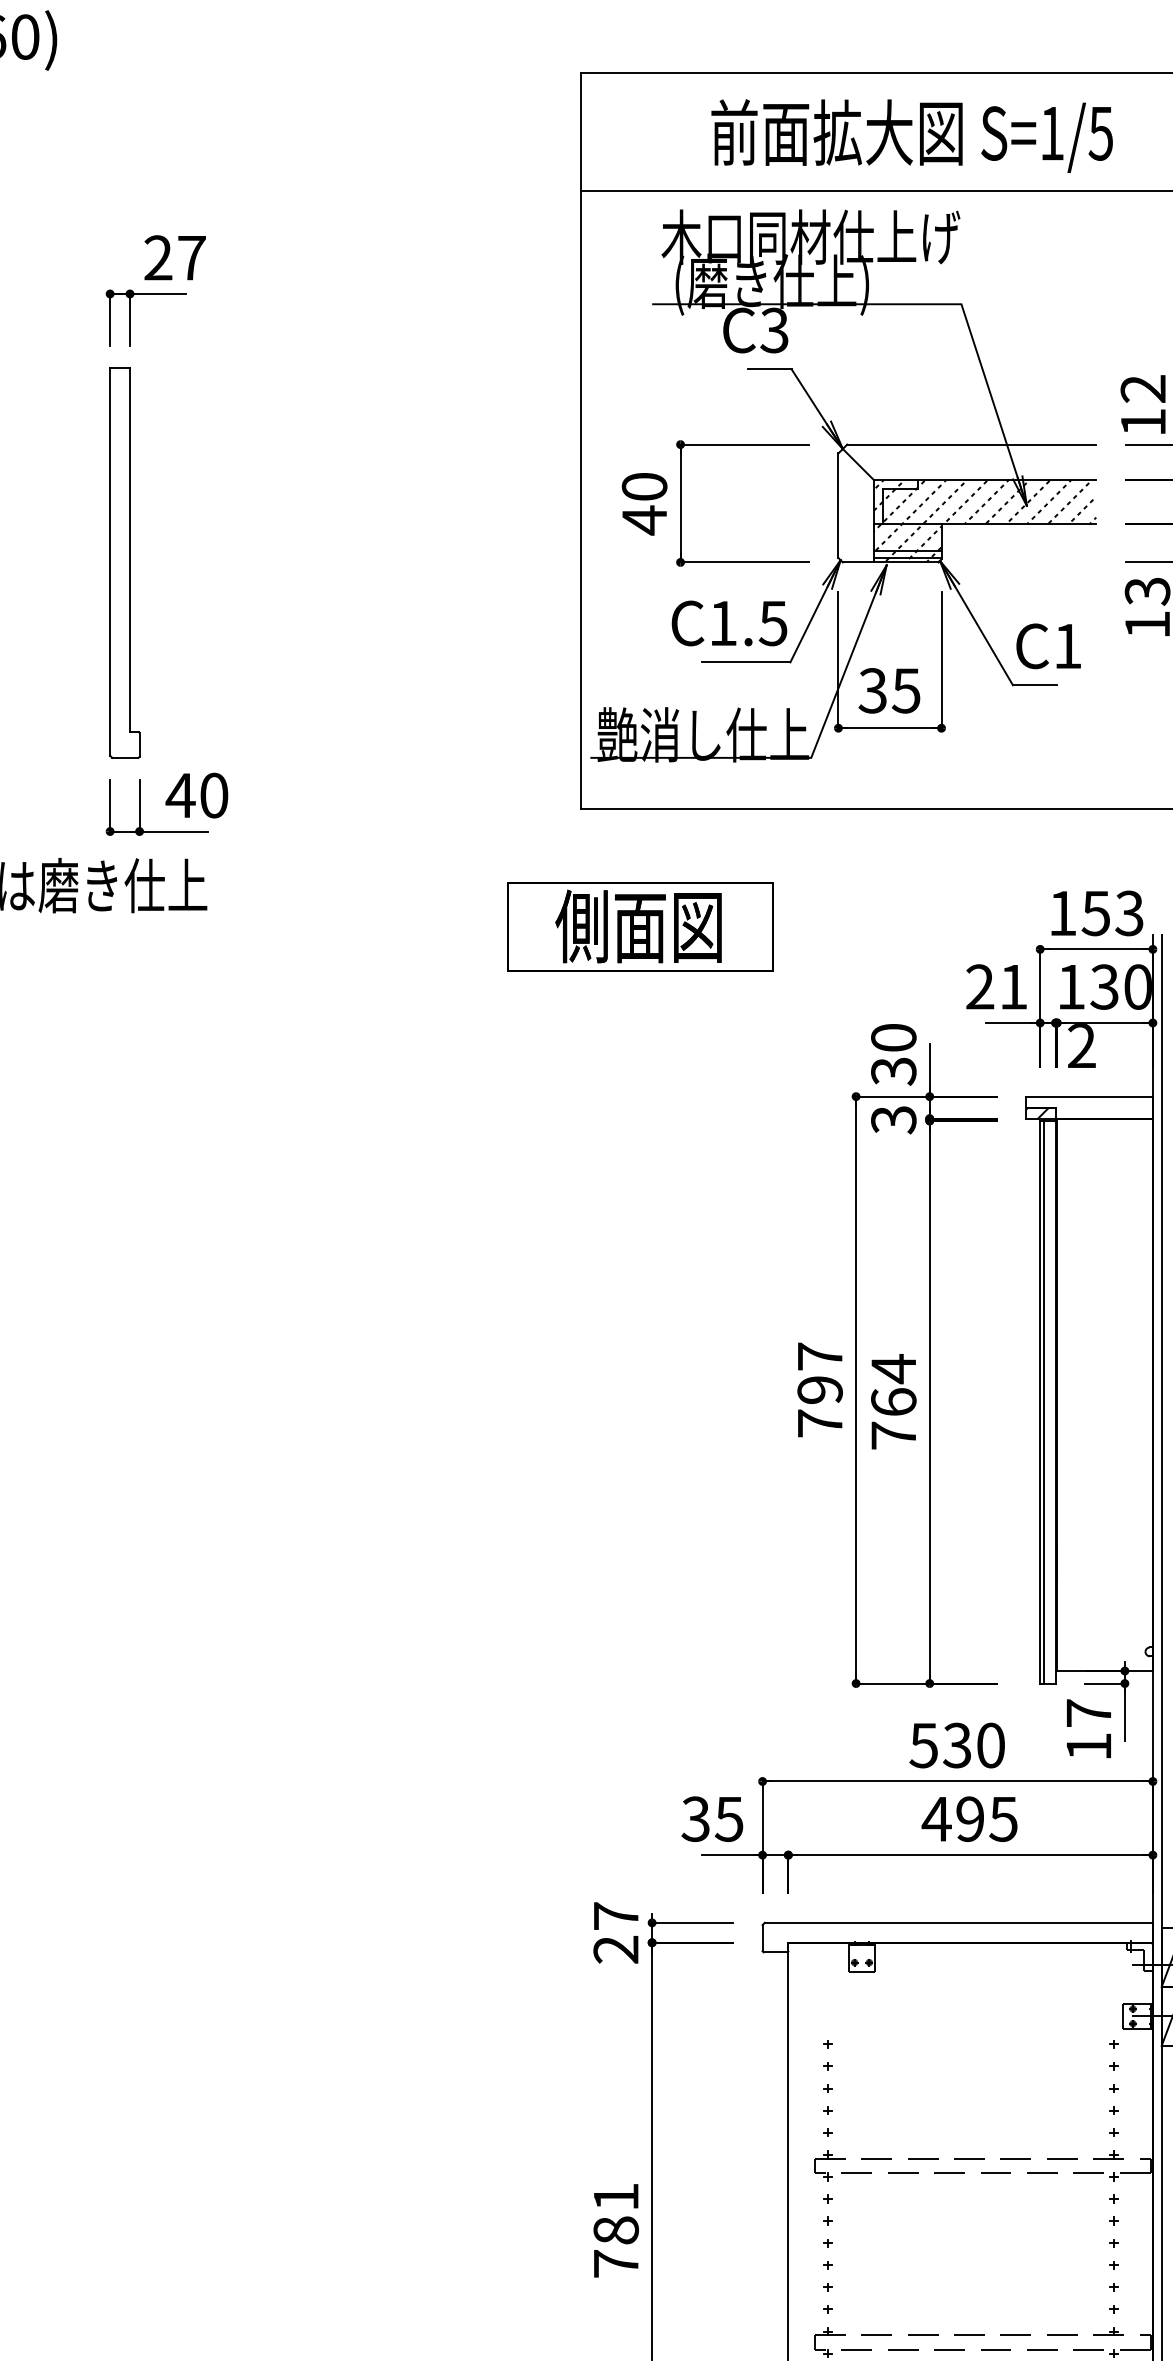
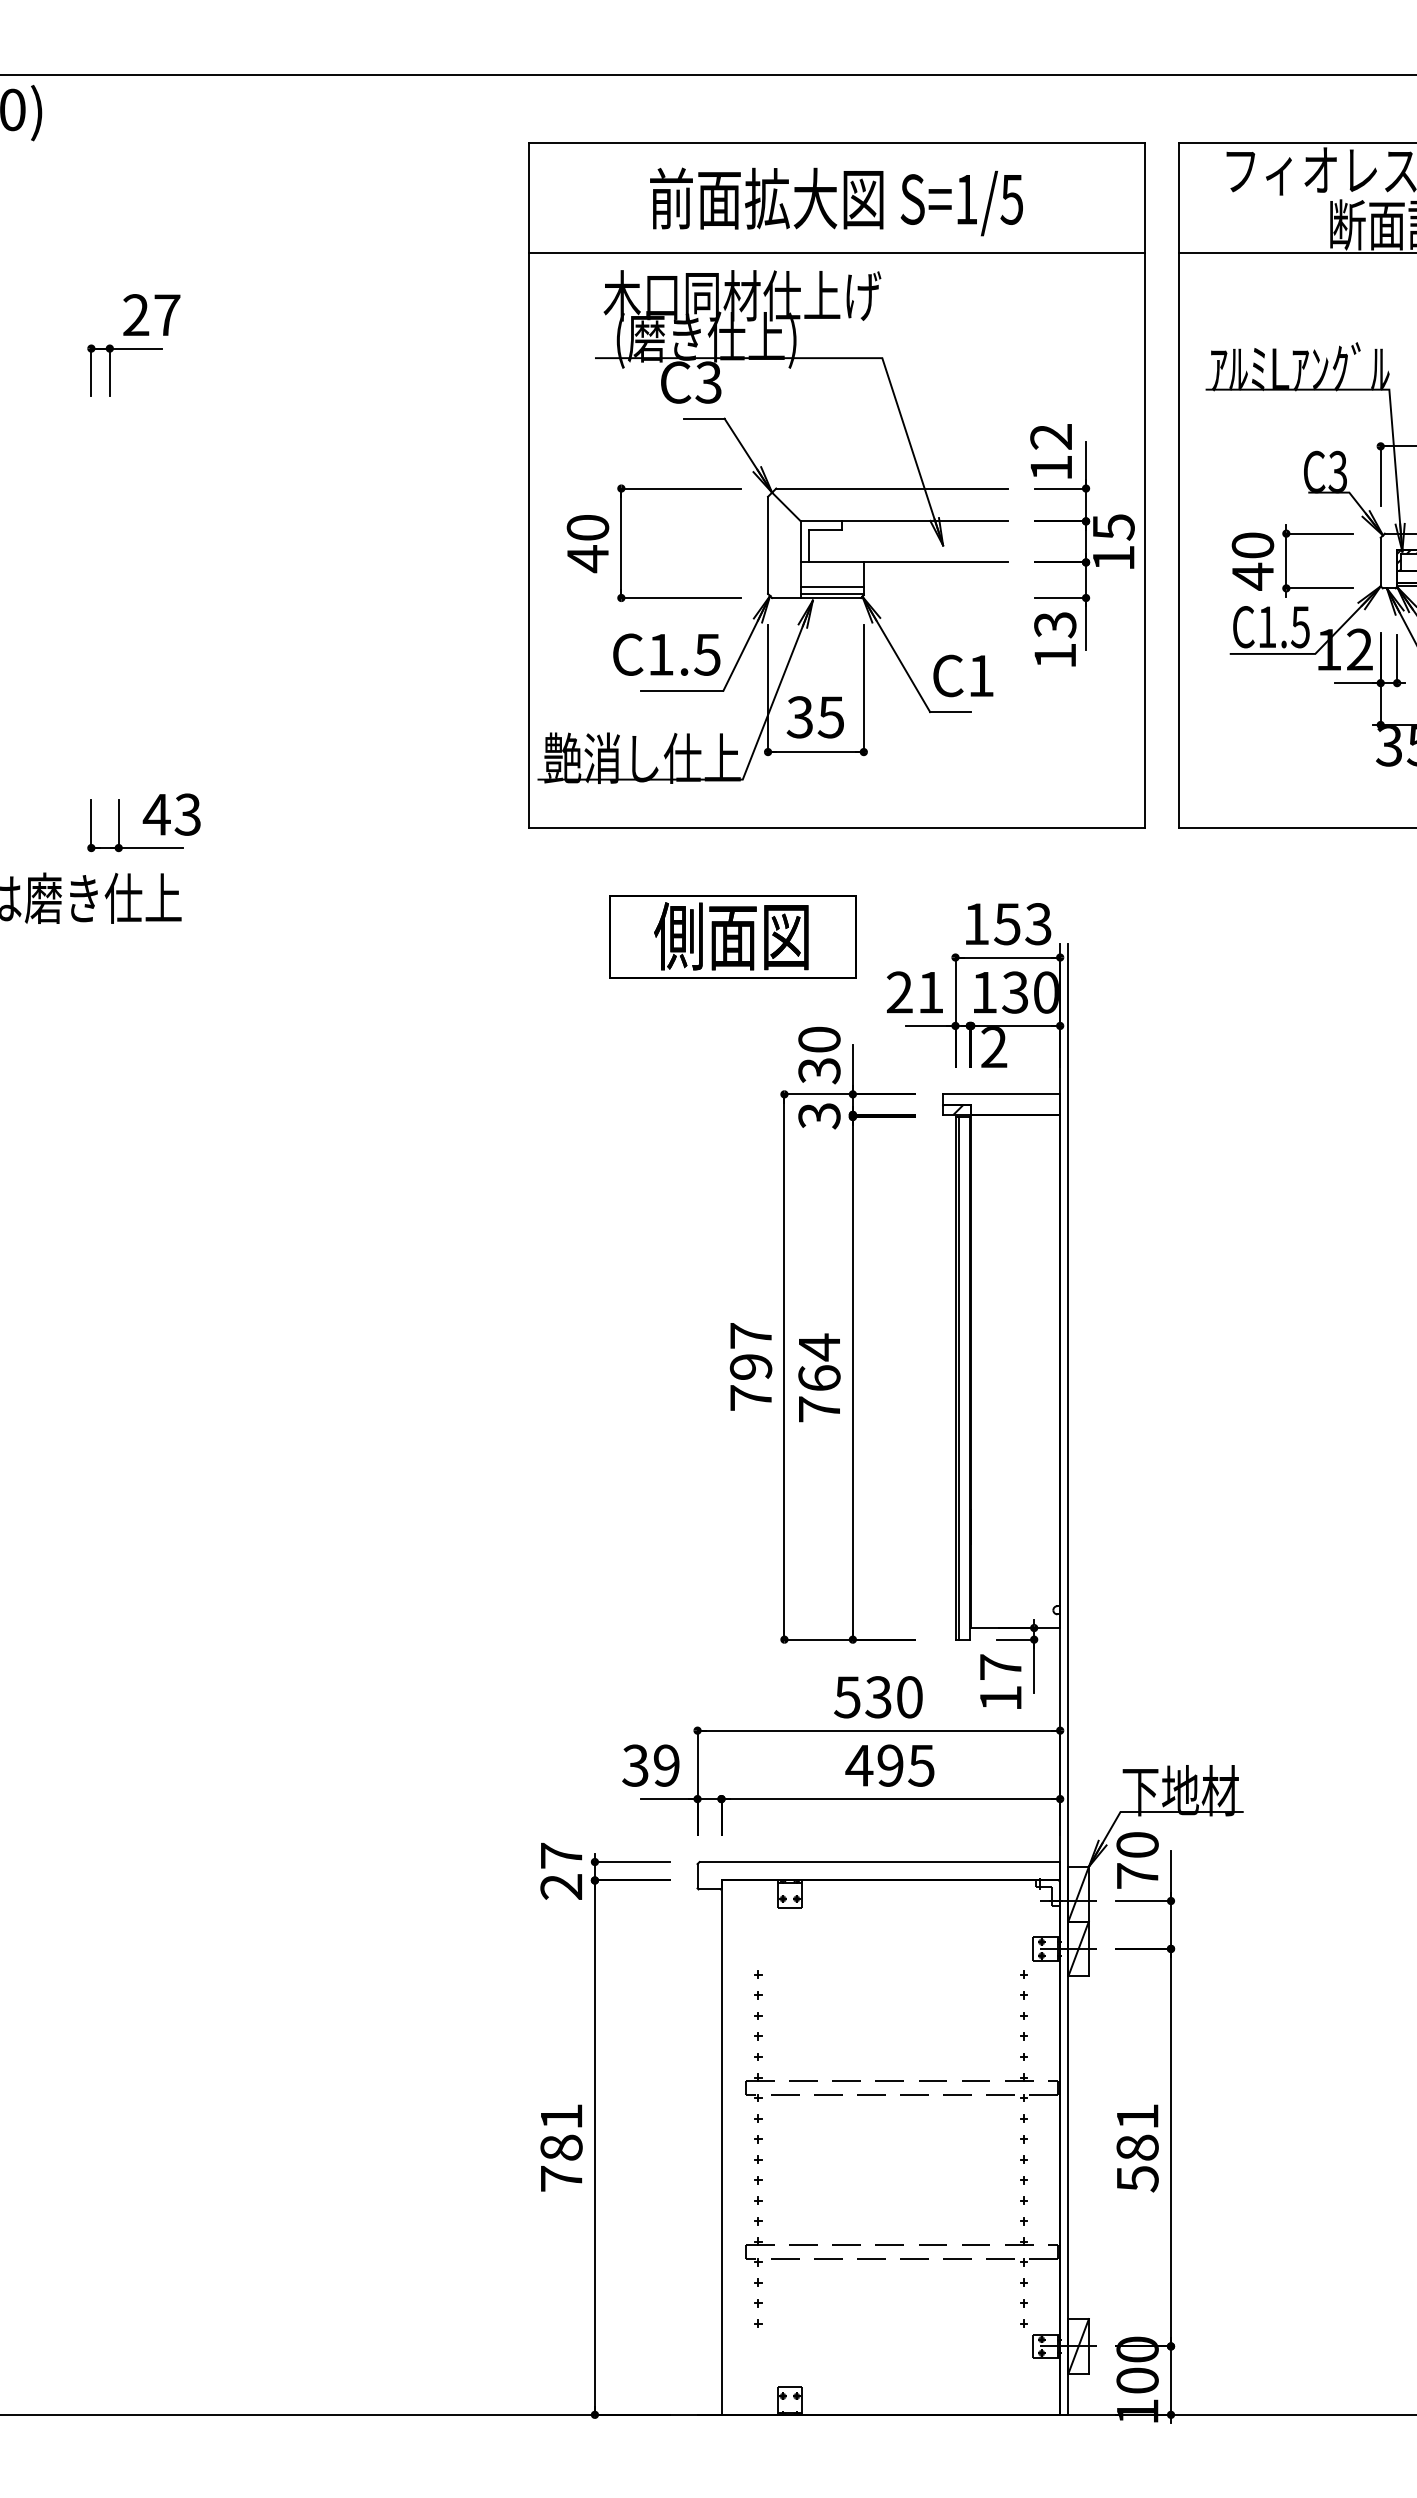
hatch: (984, 520) -> (903, 559), removed
part: (124, 562) -> (104, 598), removed
text: (213, 795) -> (187, 814), 40 -> 43
part: (639, 926) -> (732, 936), moved
text: (729, 1818) -> (666, 1765), 35 -> 39

